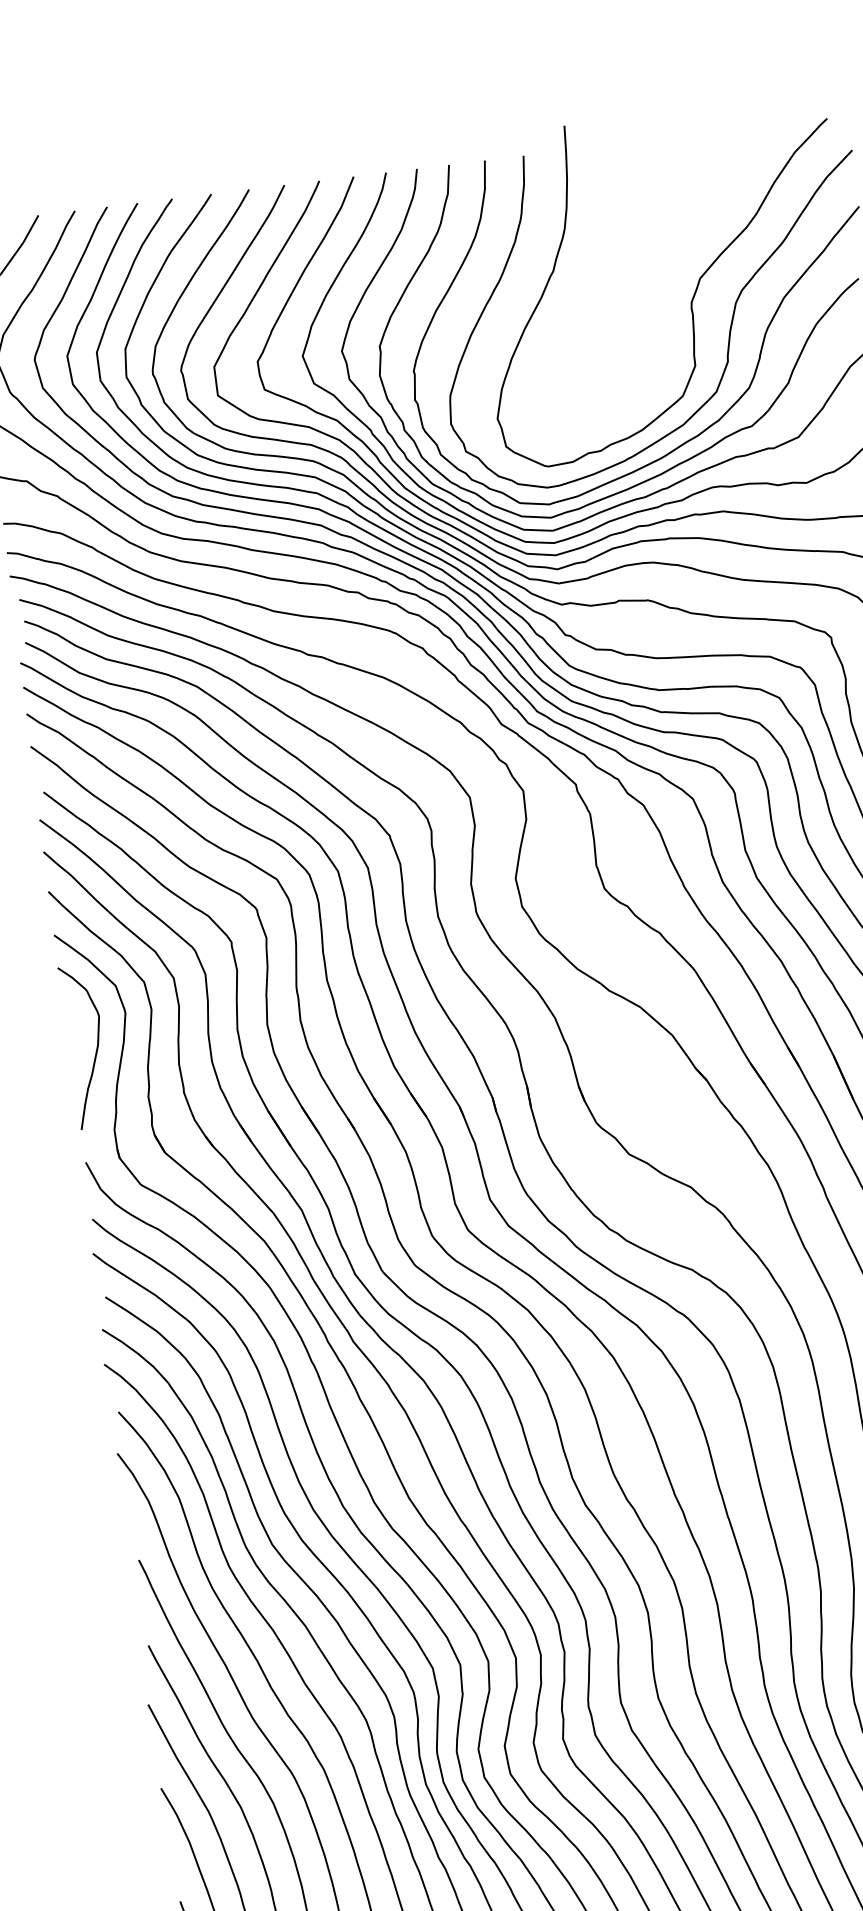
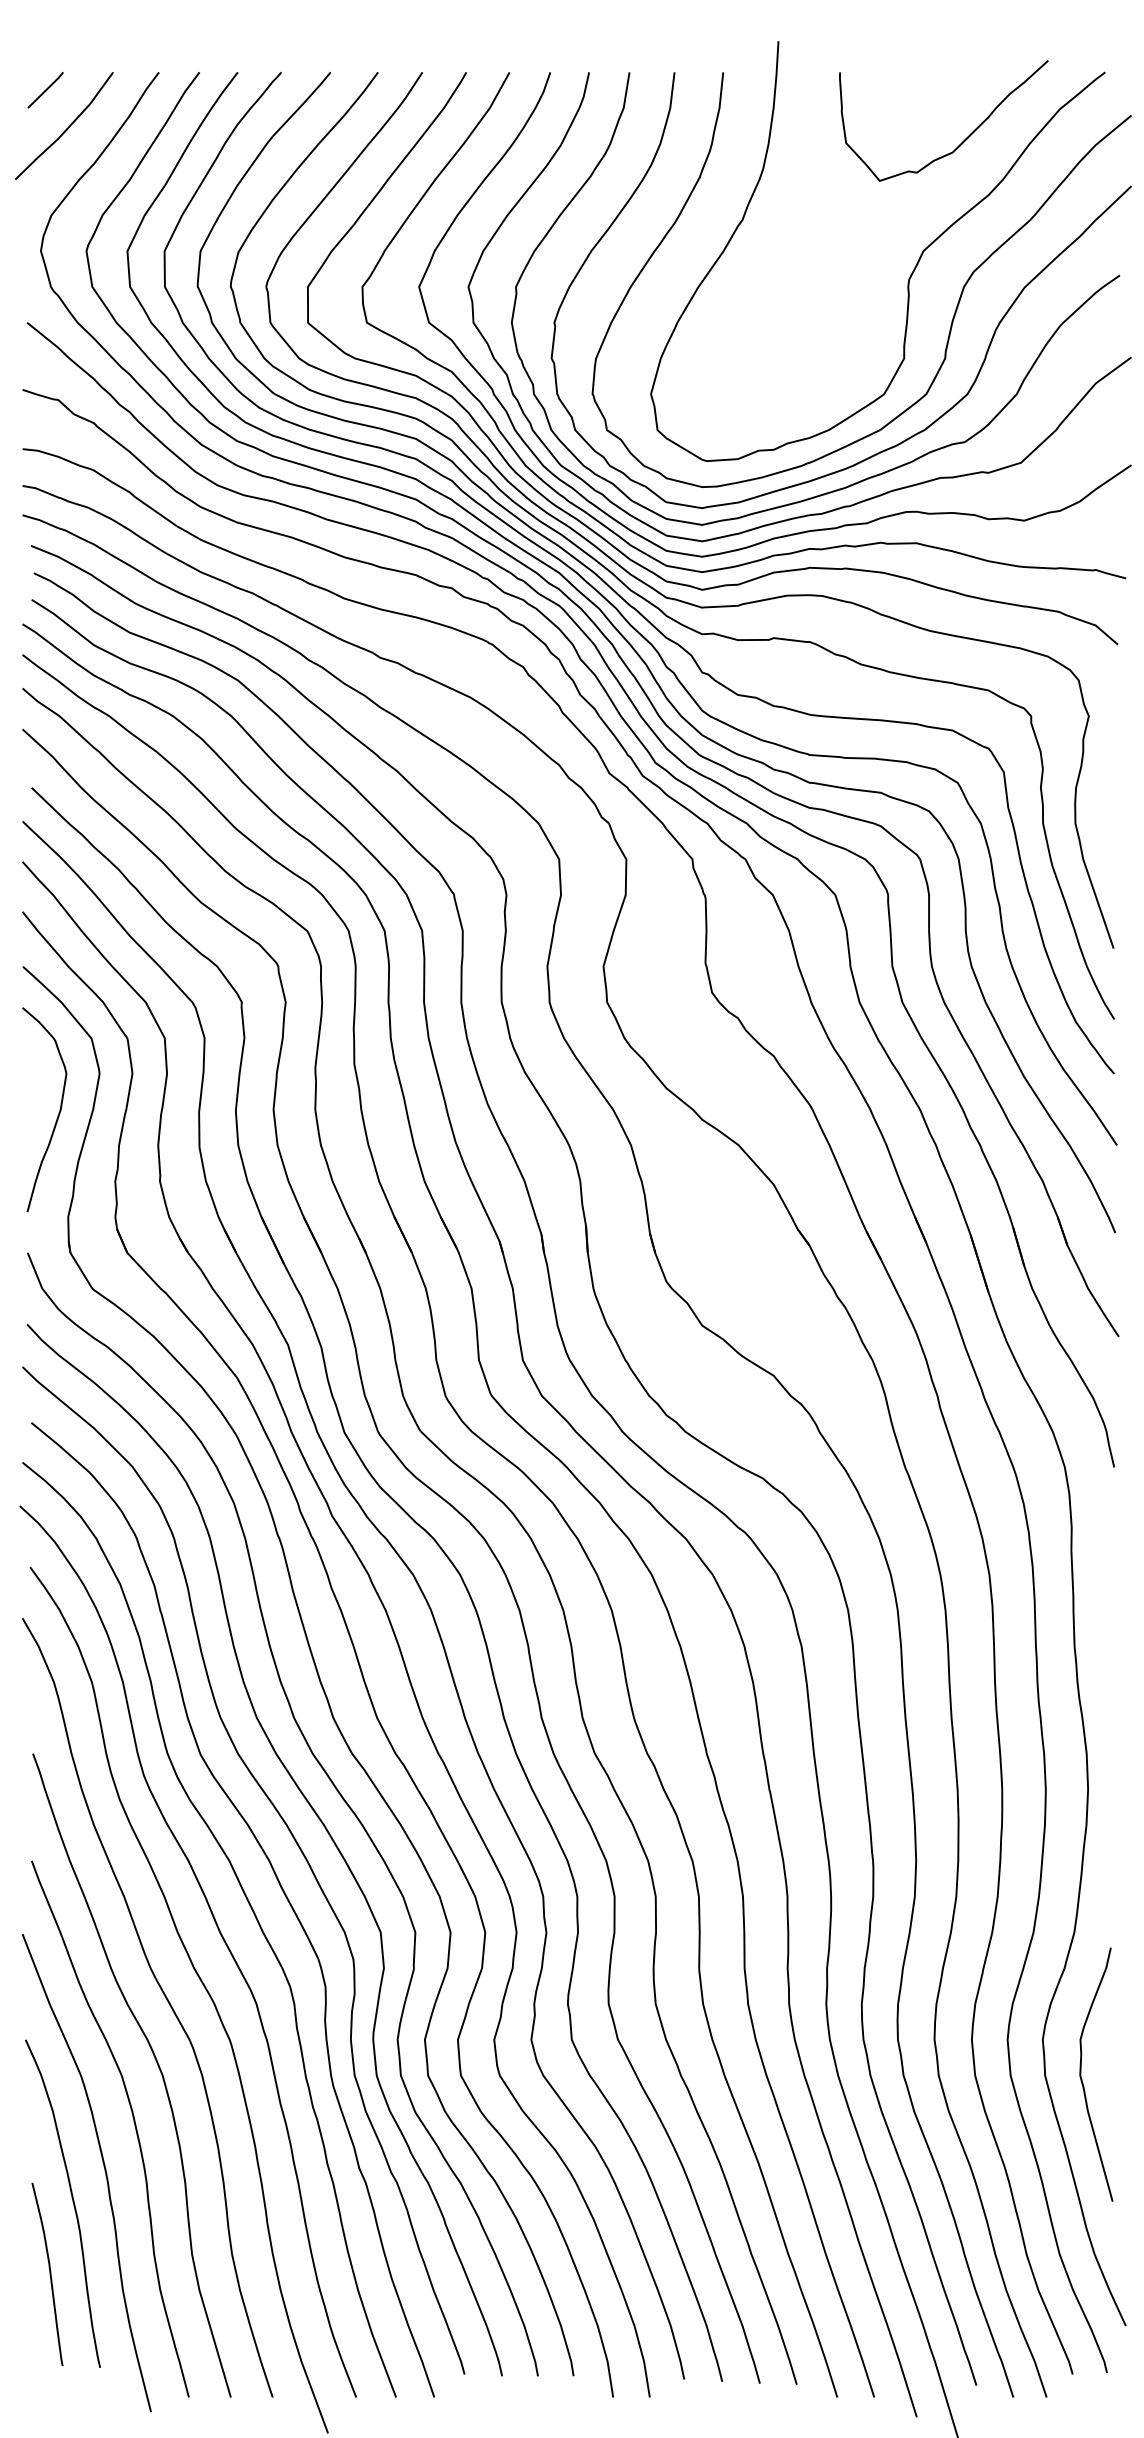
curve: (721, 186) -> (963, 140), added

